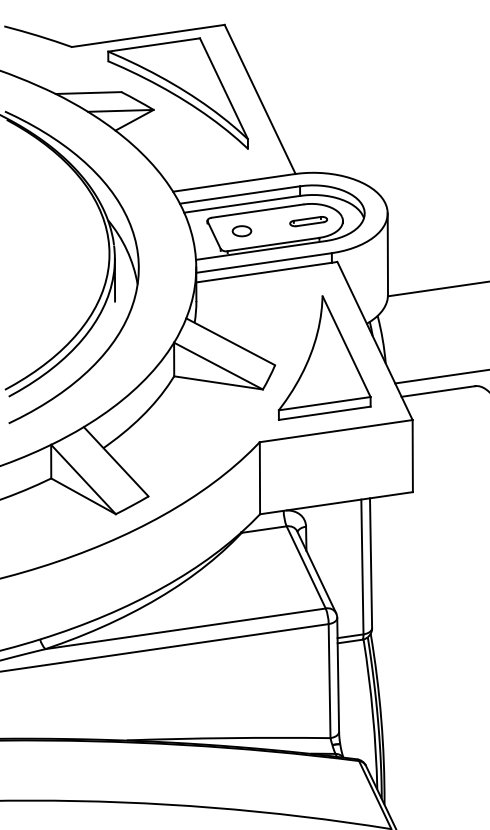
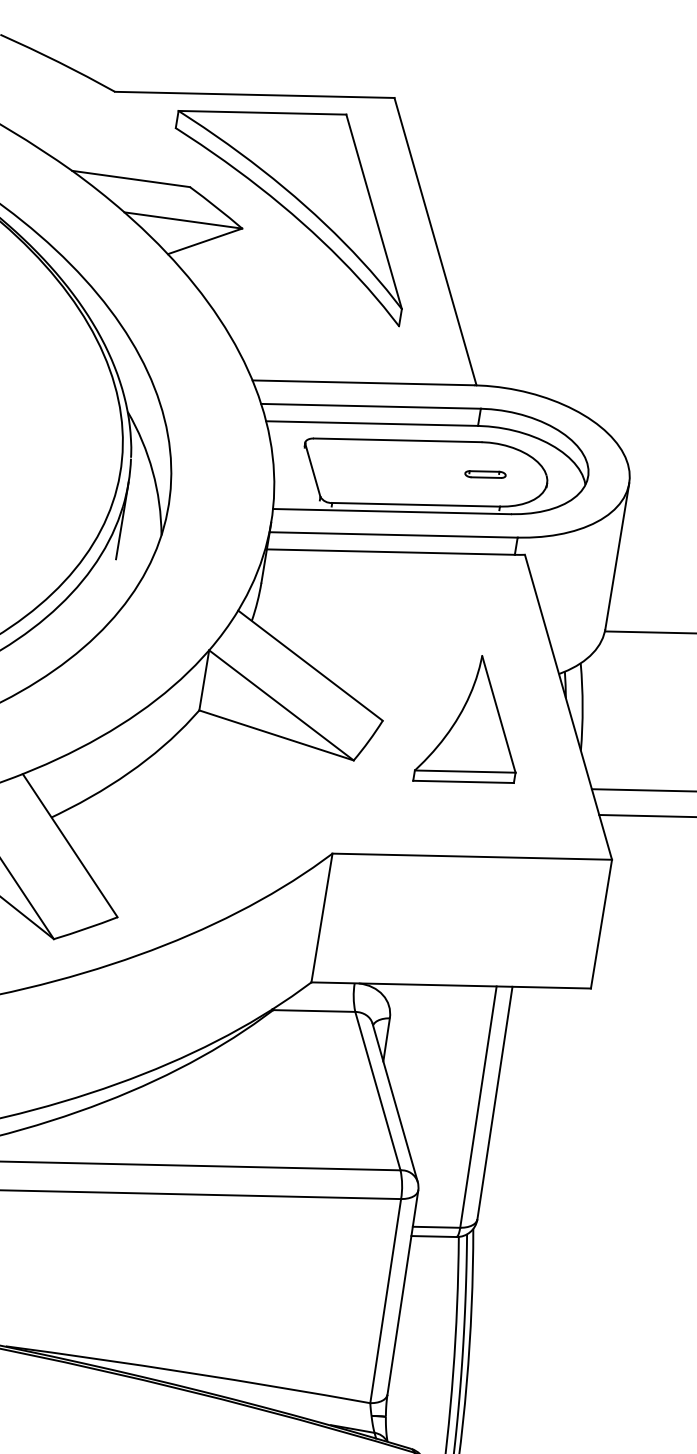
part: (308, 221) -> (485, 474), size x0.6
part: (241, 231) -> (362, 471), removed
part: (324, 357) -> (473, 721), size x0.6

